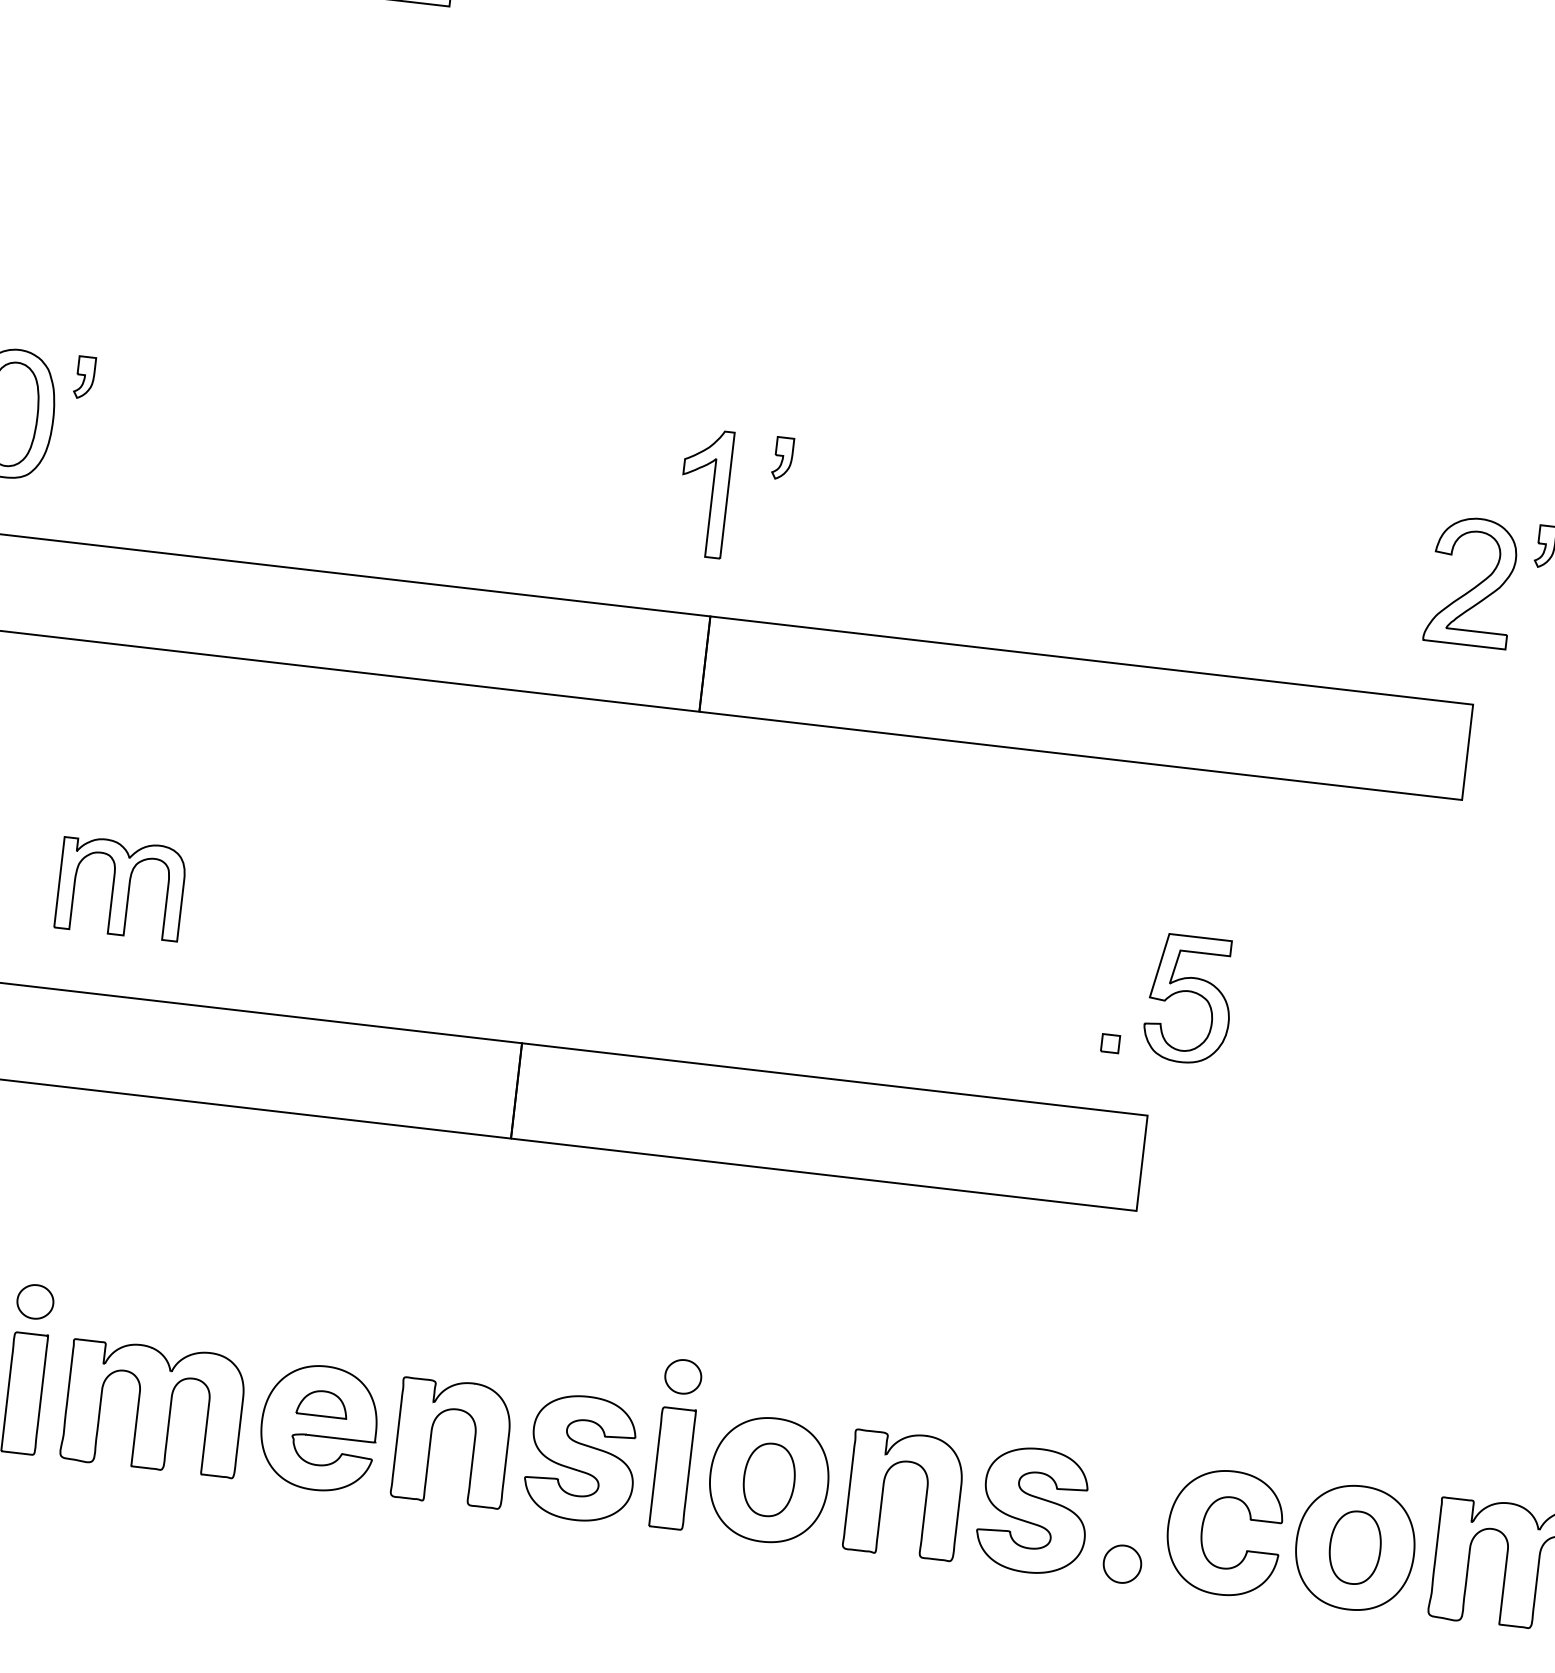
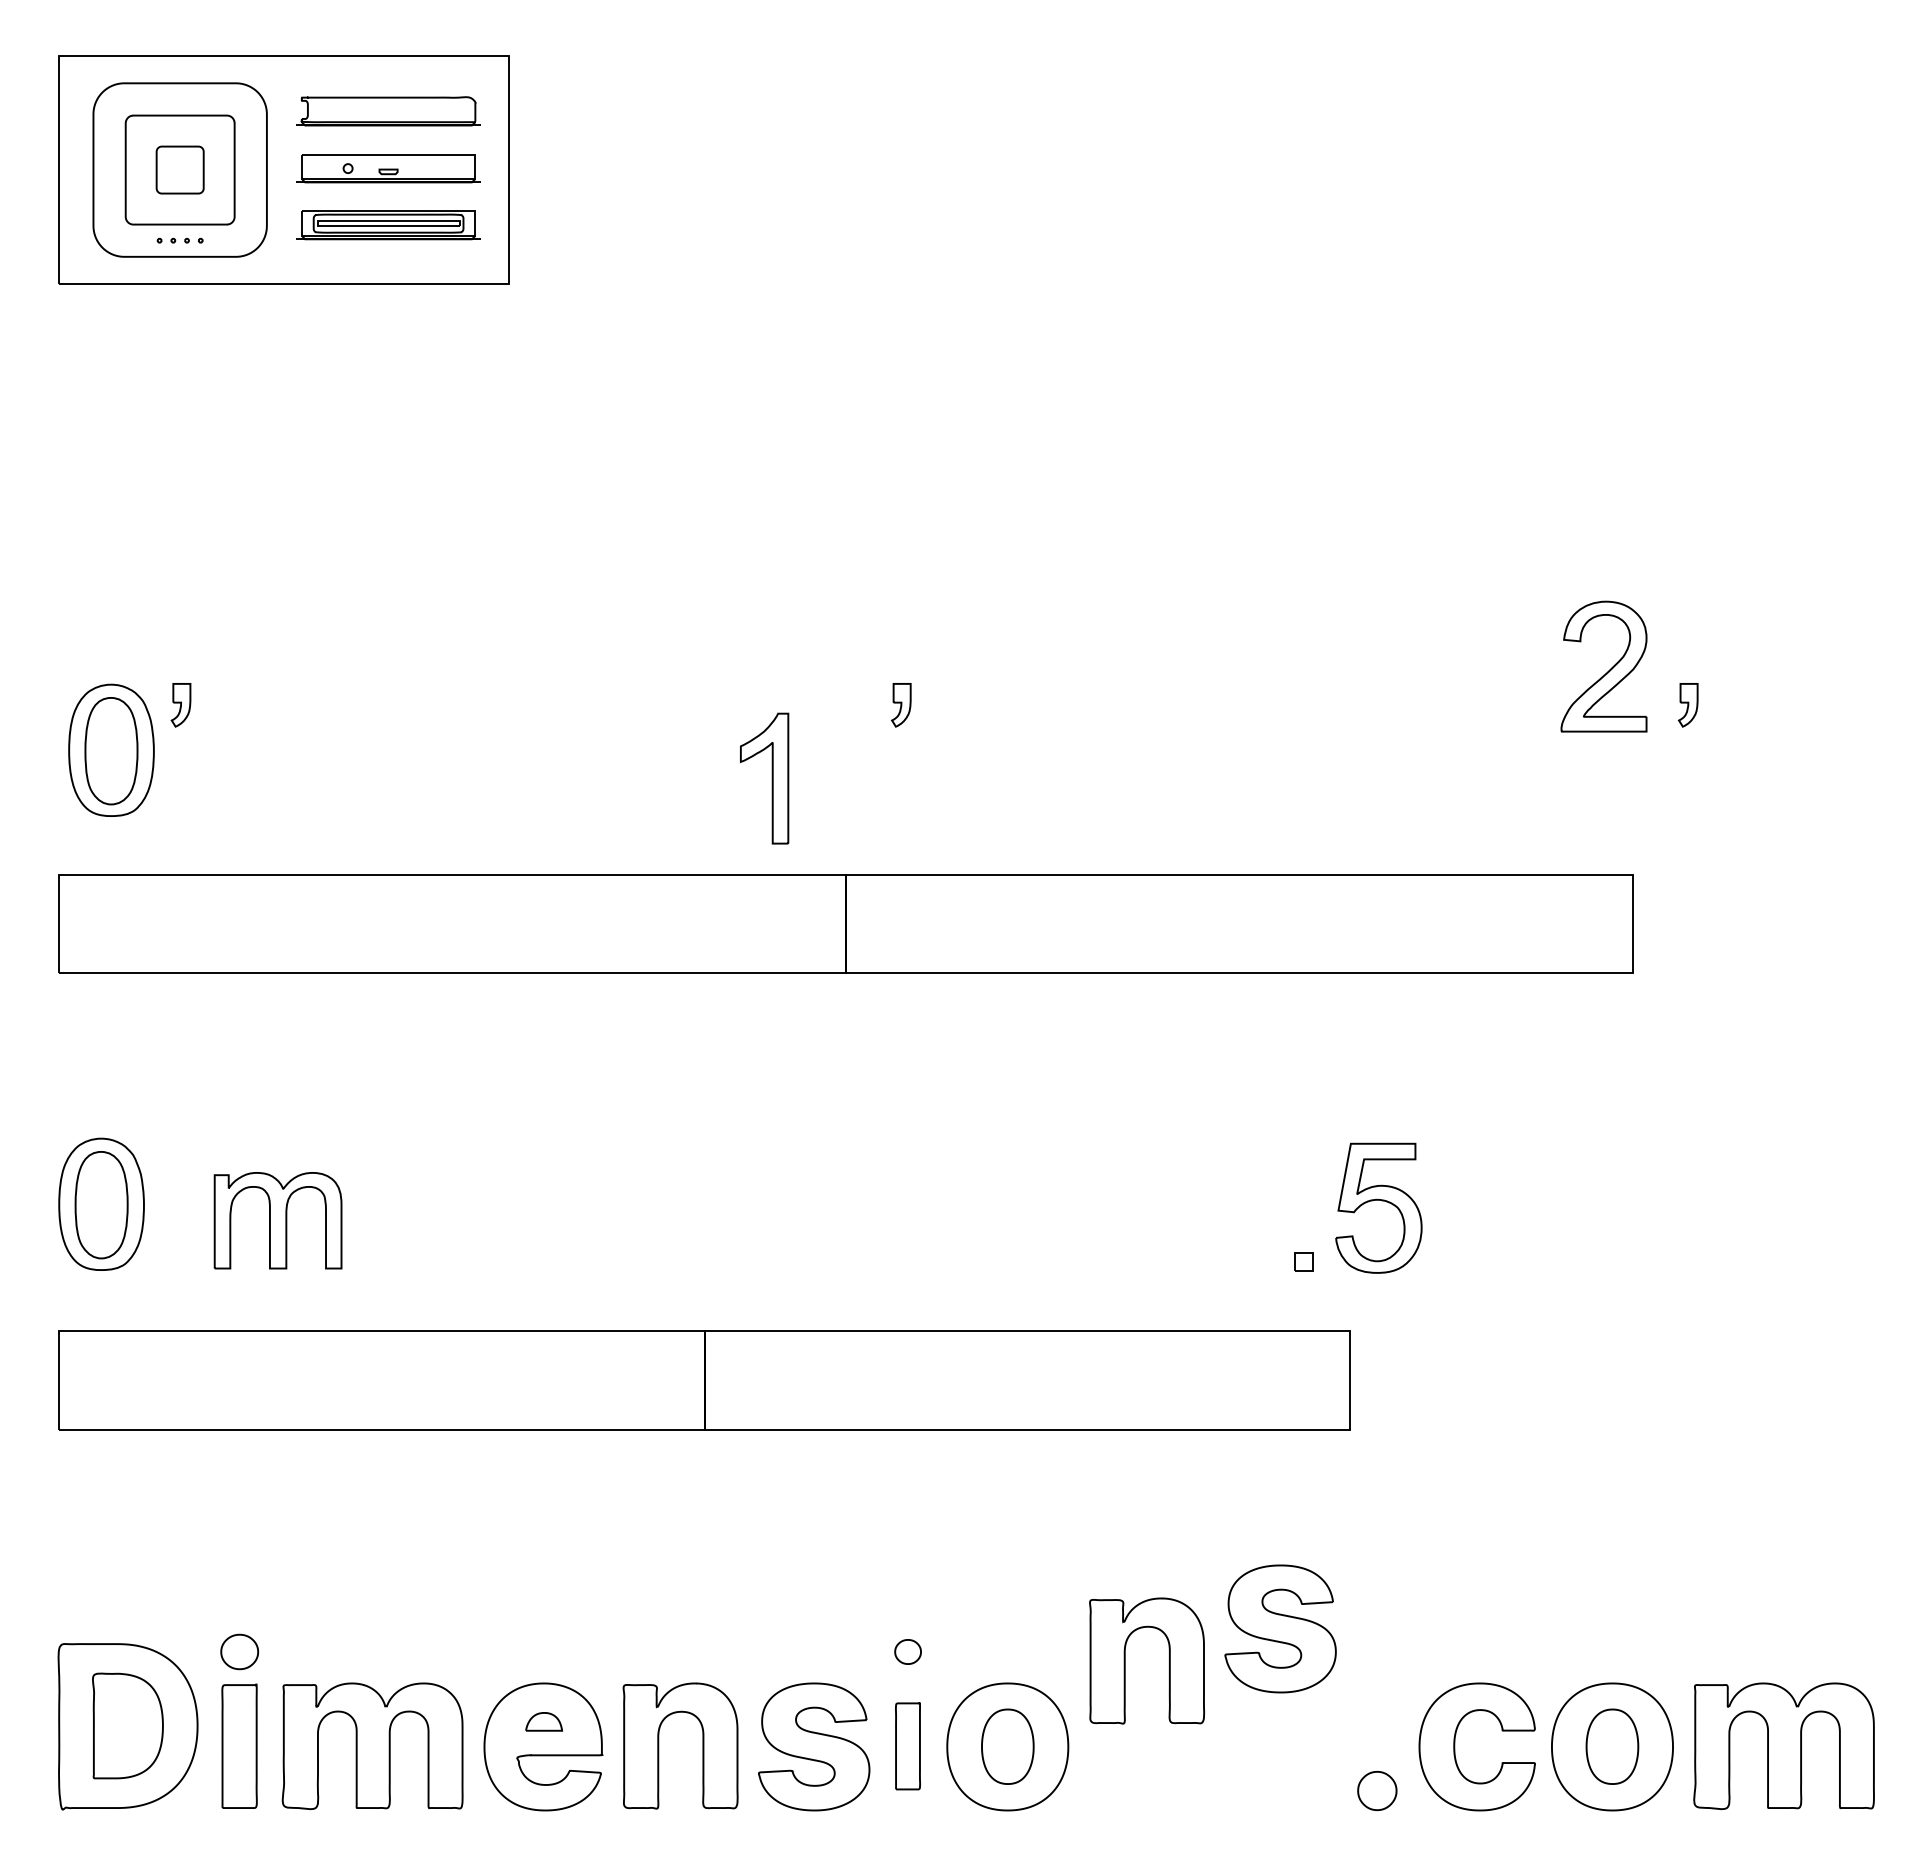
part: (711, 493) -> (771, 778), moved
part: (1475, 586) -> (1608, 670), moved
part: (682, 1376) -> (907, 1651), size x0.7
part: (322, 1403) -> (543, 1721), size x0.7
part: (672, 1467) -> (907, 1745), size x0.7
part: (883, 1491) -> (1125, 1660), moved
part: (1033, 1510) -> (1280, 1628), moved

